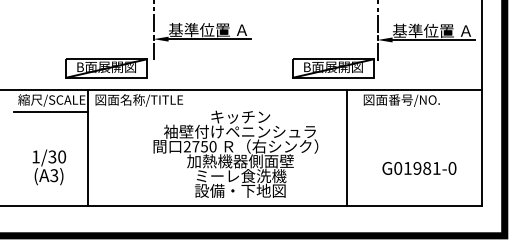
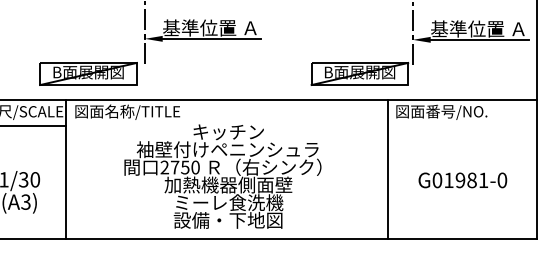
line: (347, 148) -> (388, 169), moved
text: (235, 153) -> (222, 175), moved
text: (419, 168) -> (462, 180), moved

